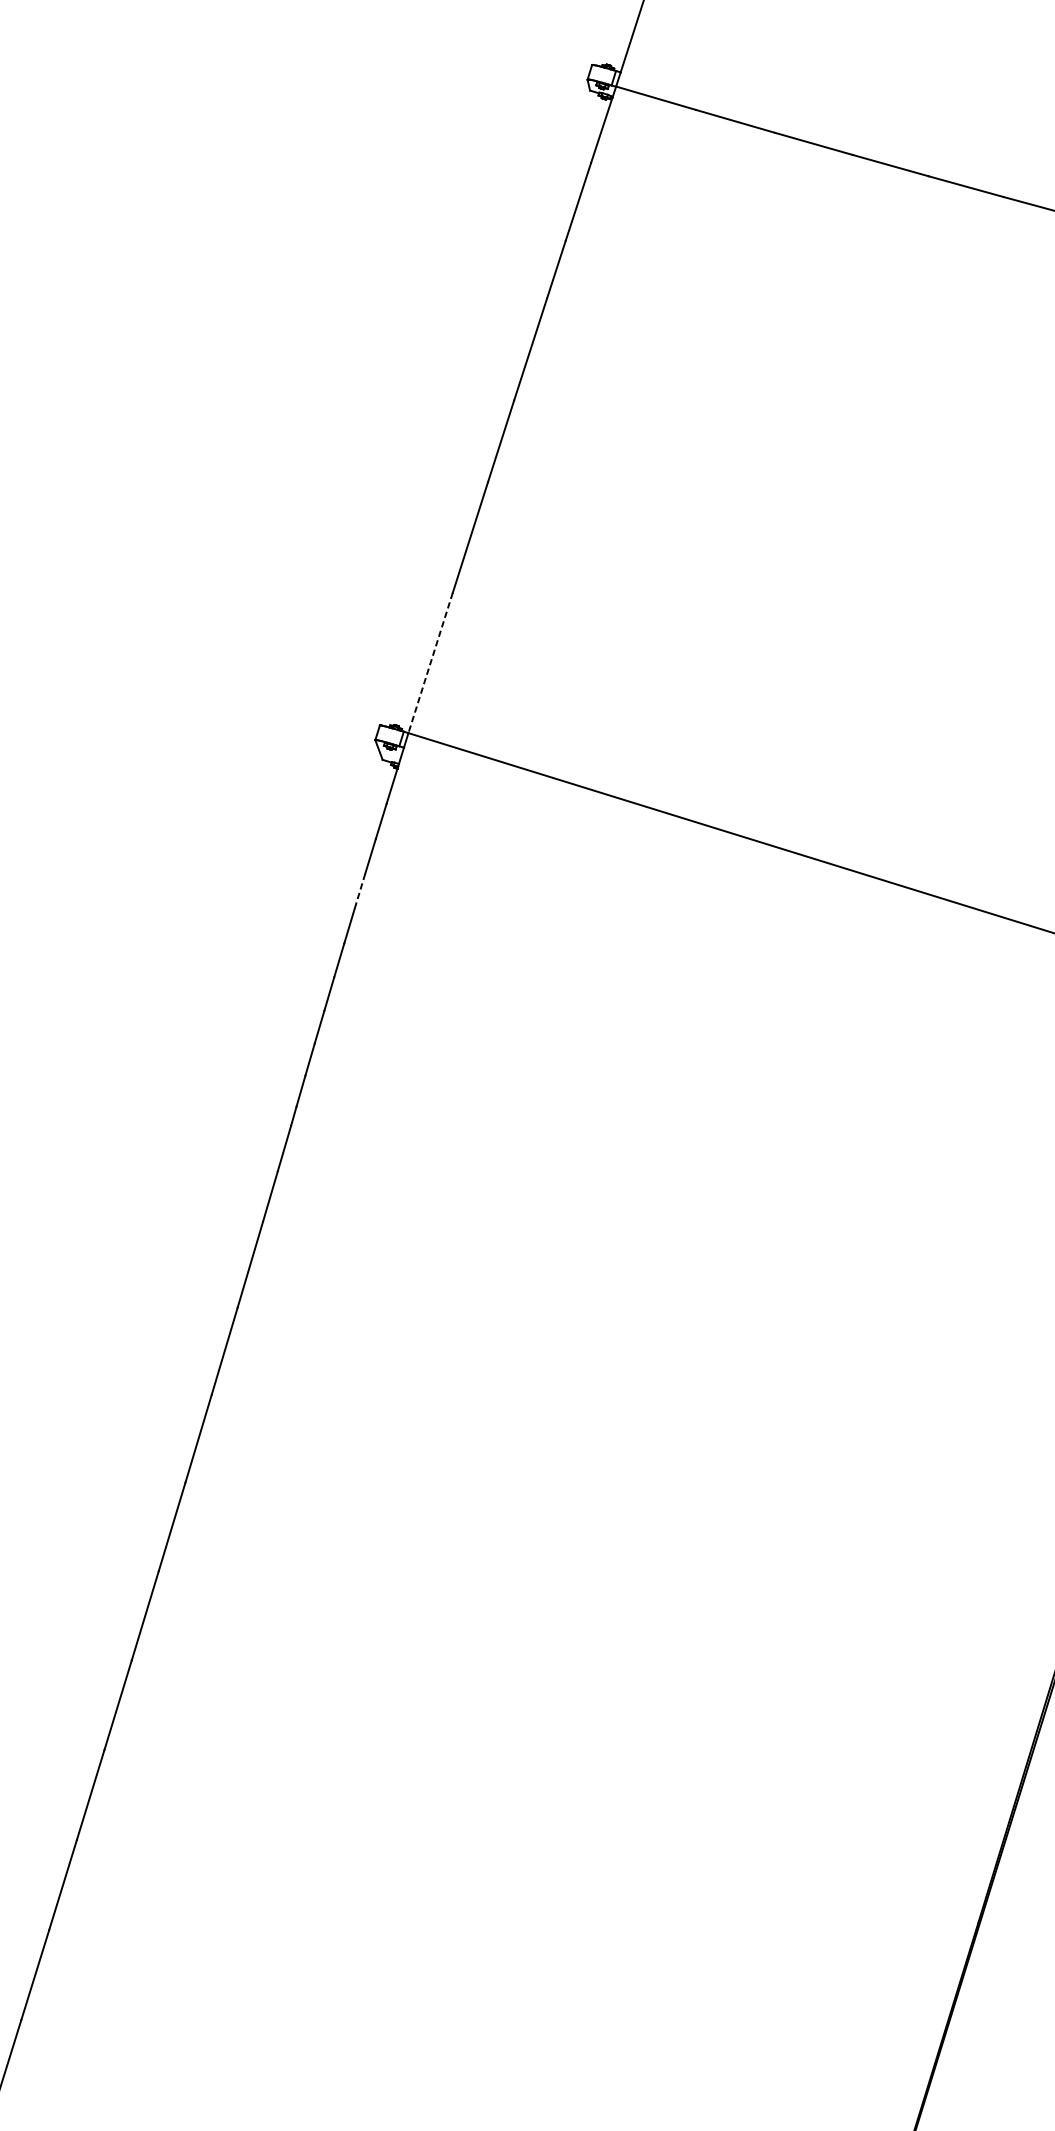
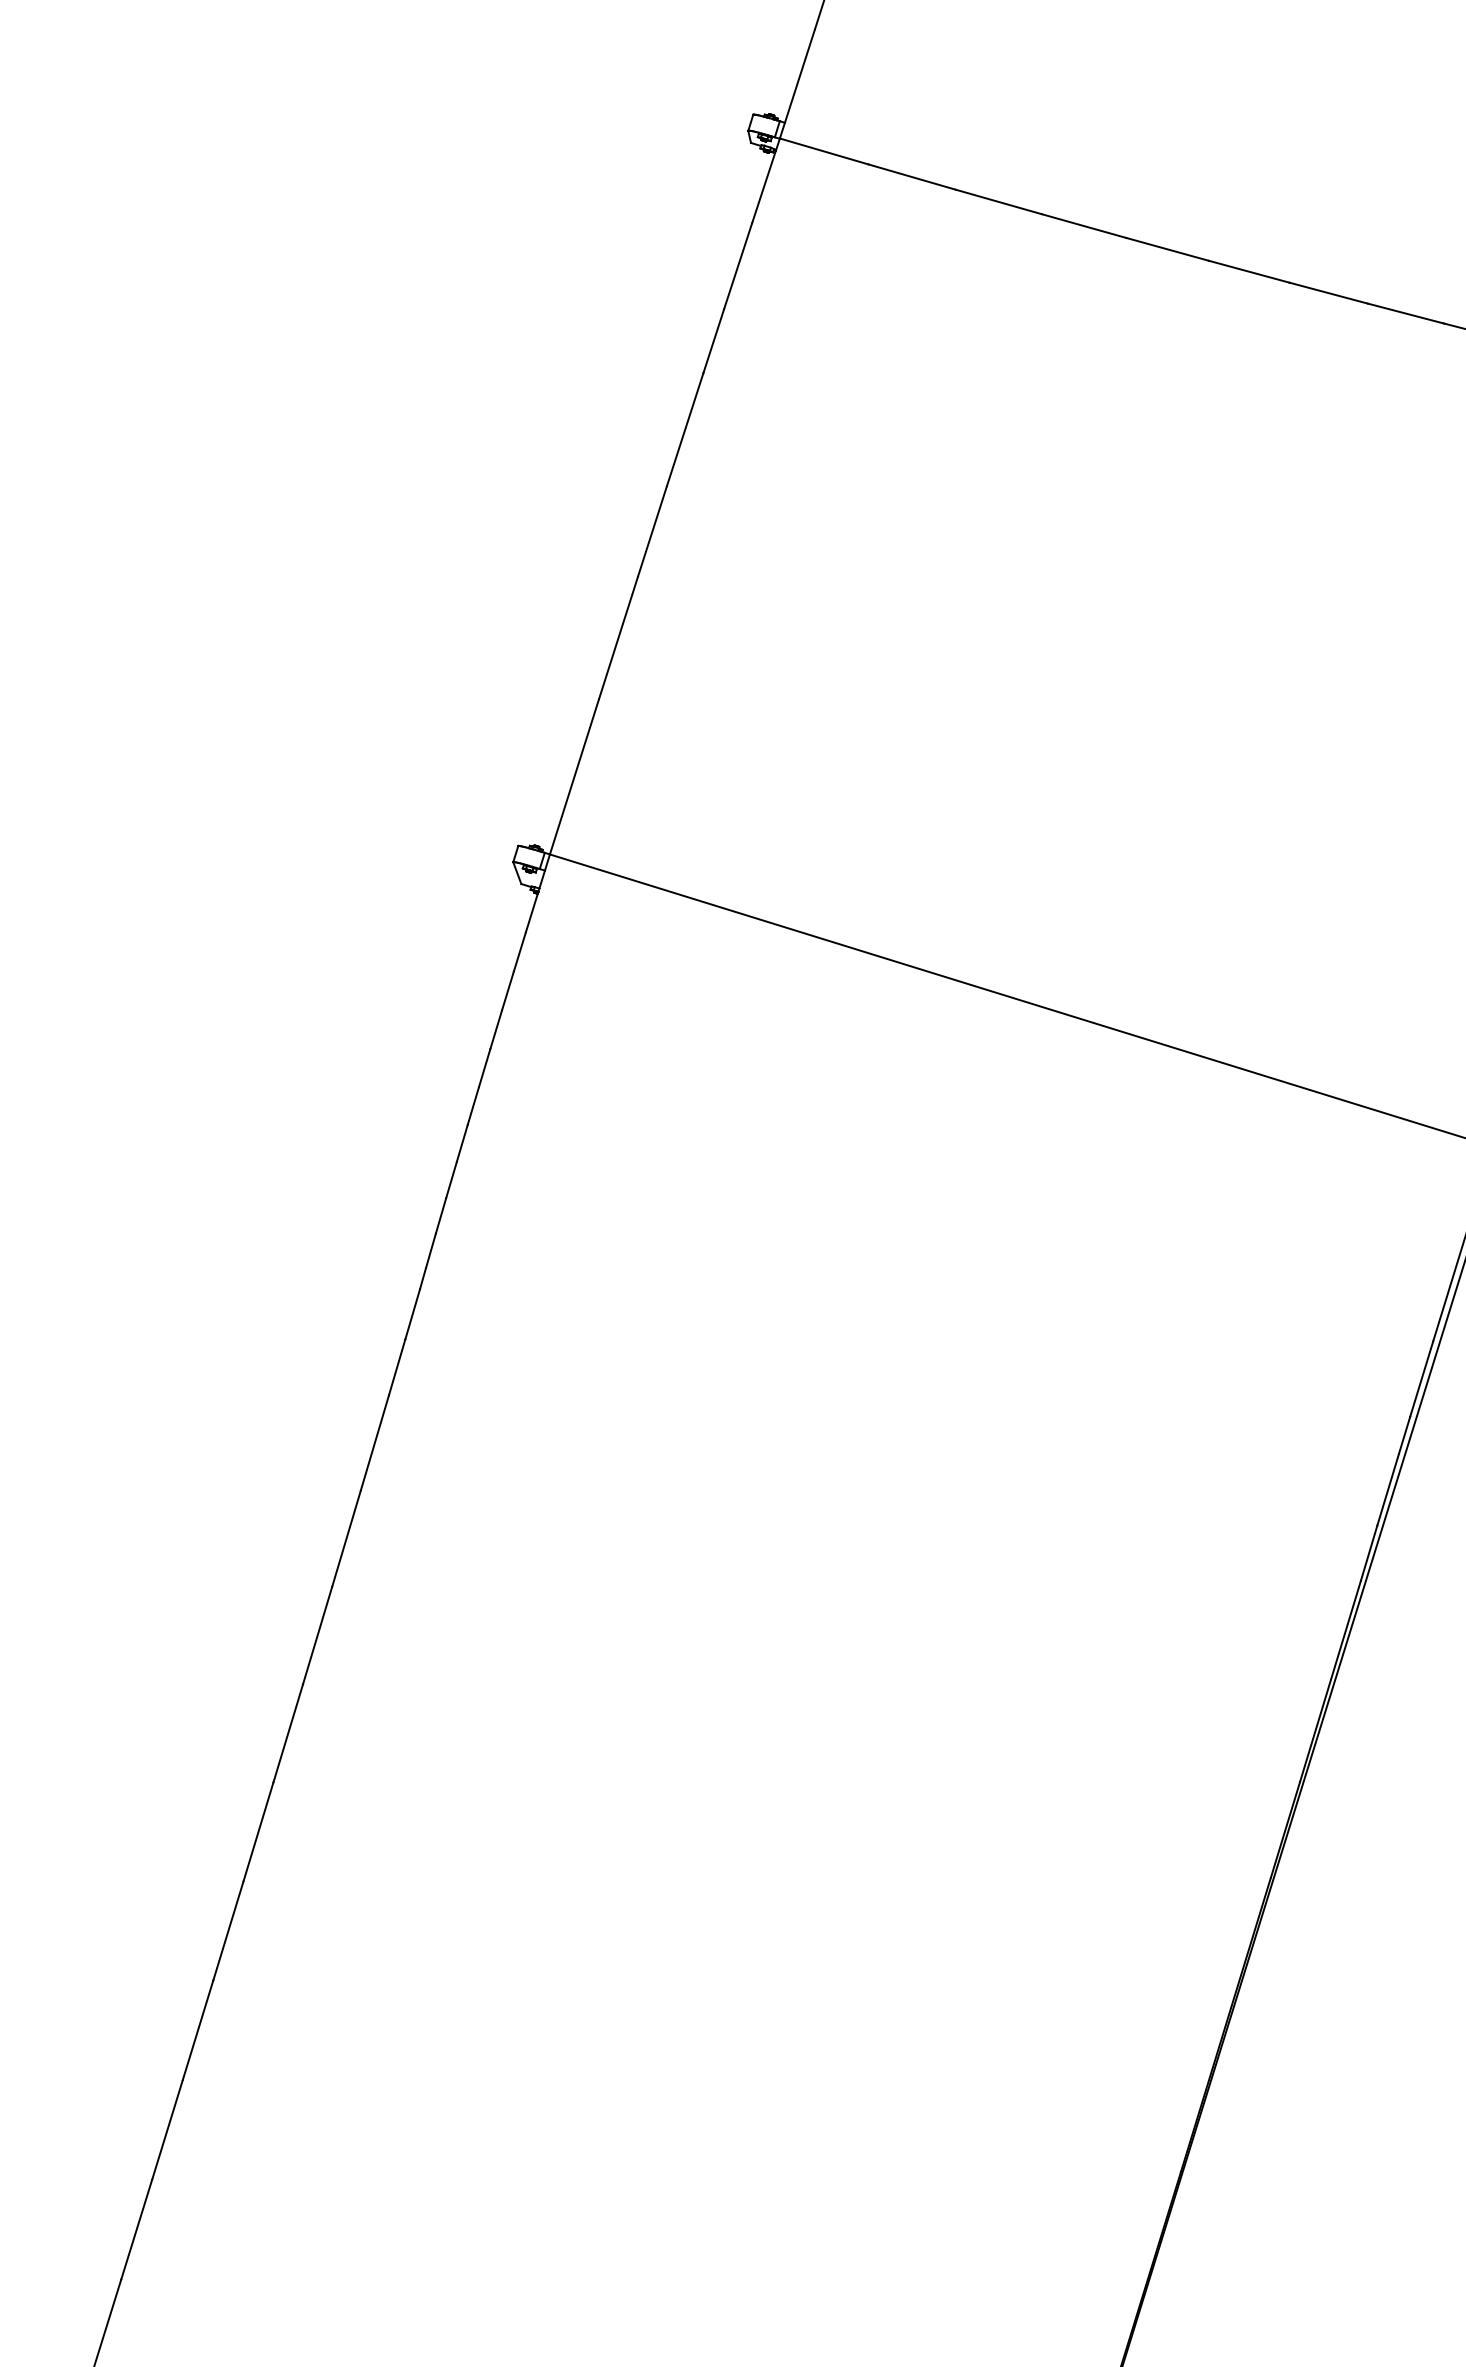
line: (430, 663) -> (574, 777), dashed -> solid
line: (360, 892) -> (496, 1030), dashed -> solid

